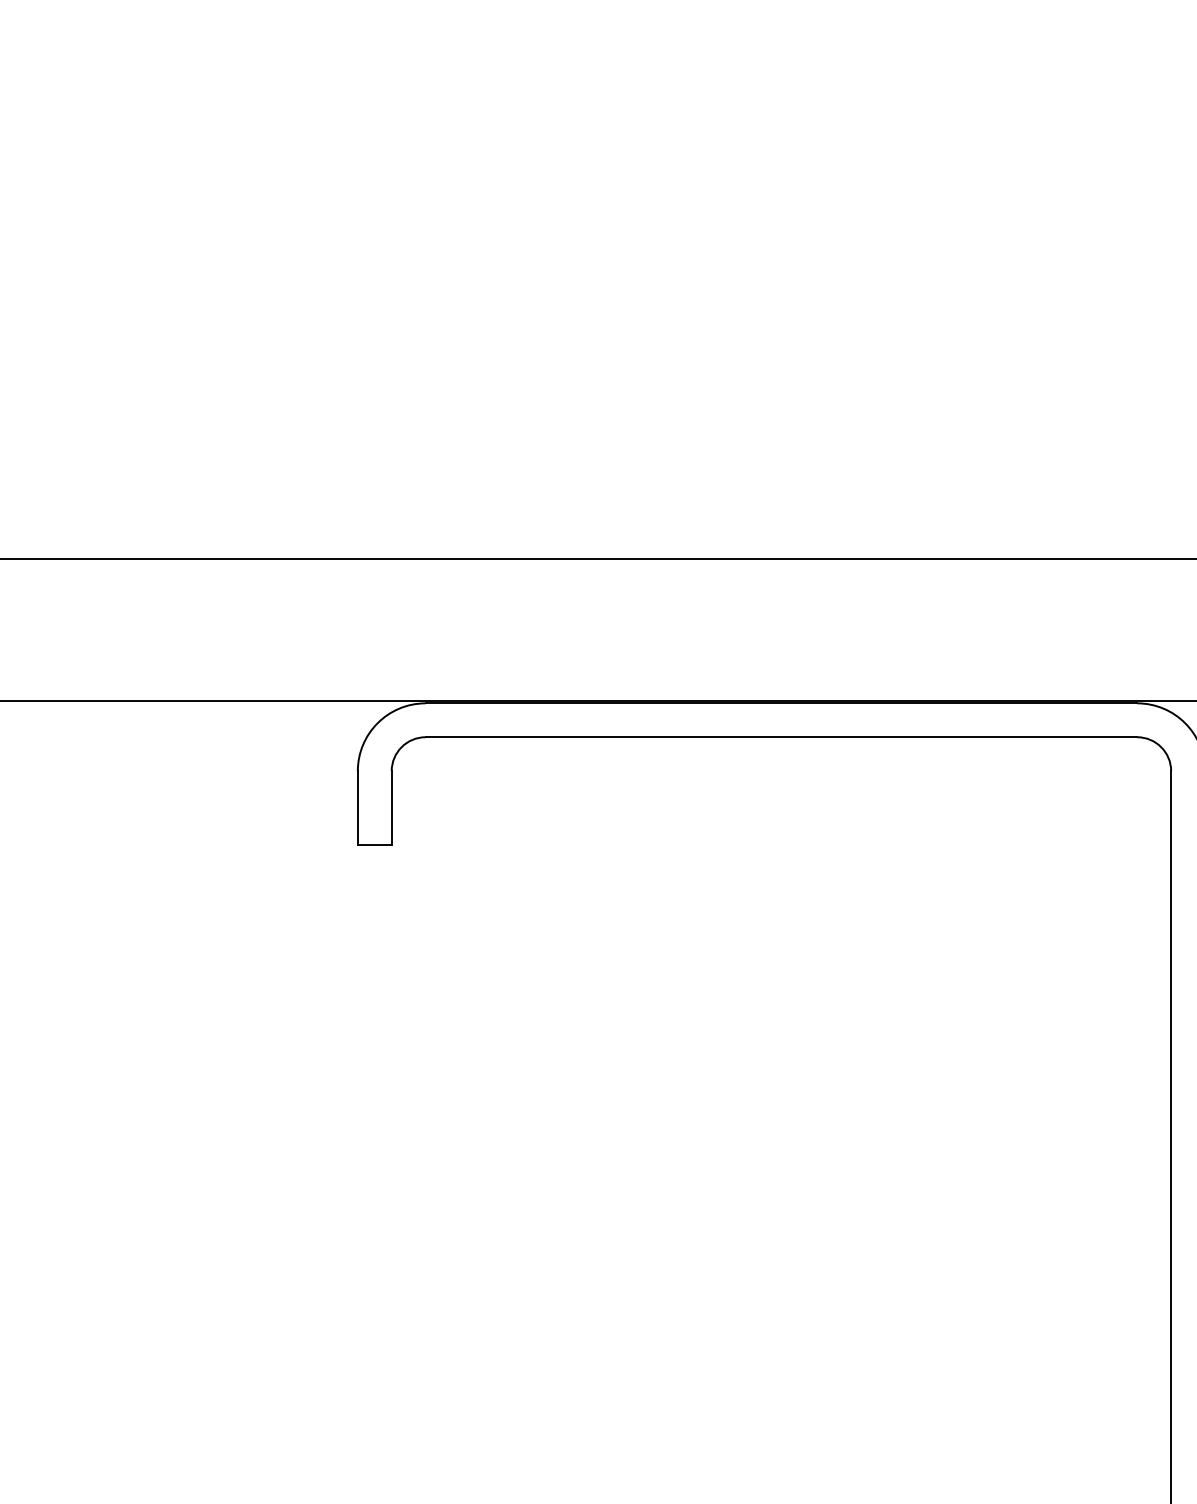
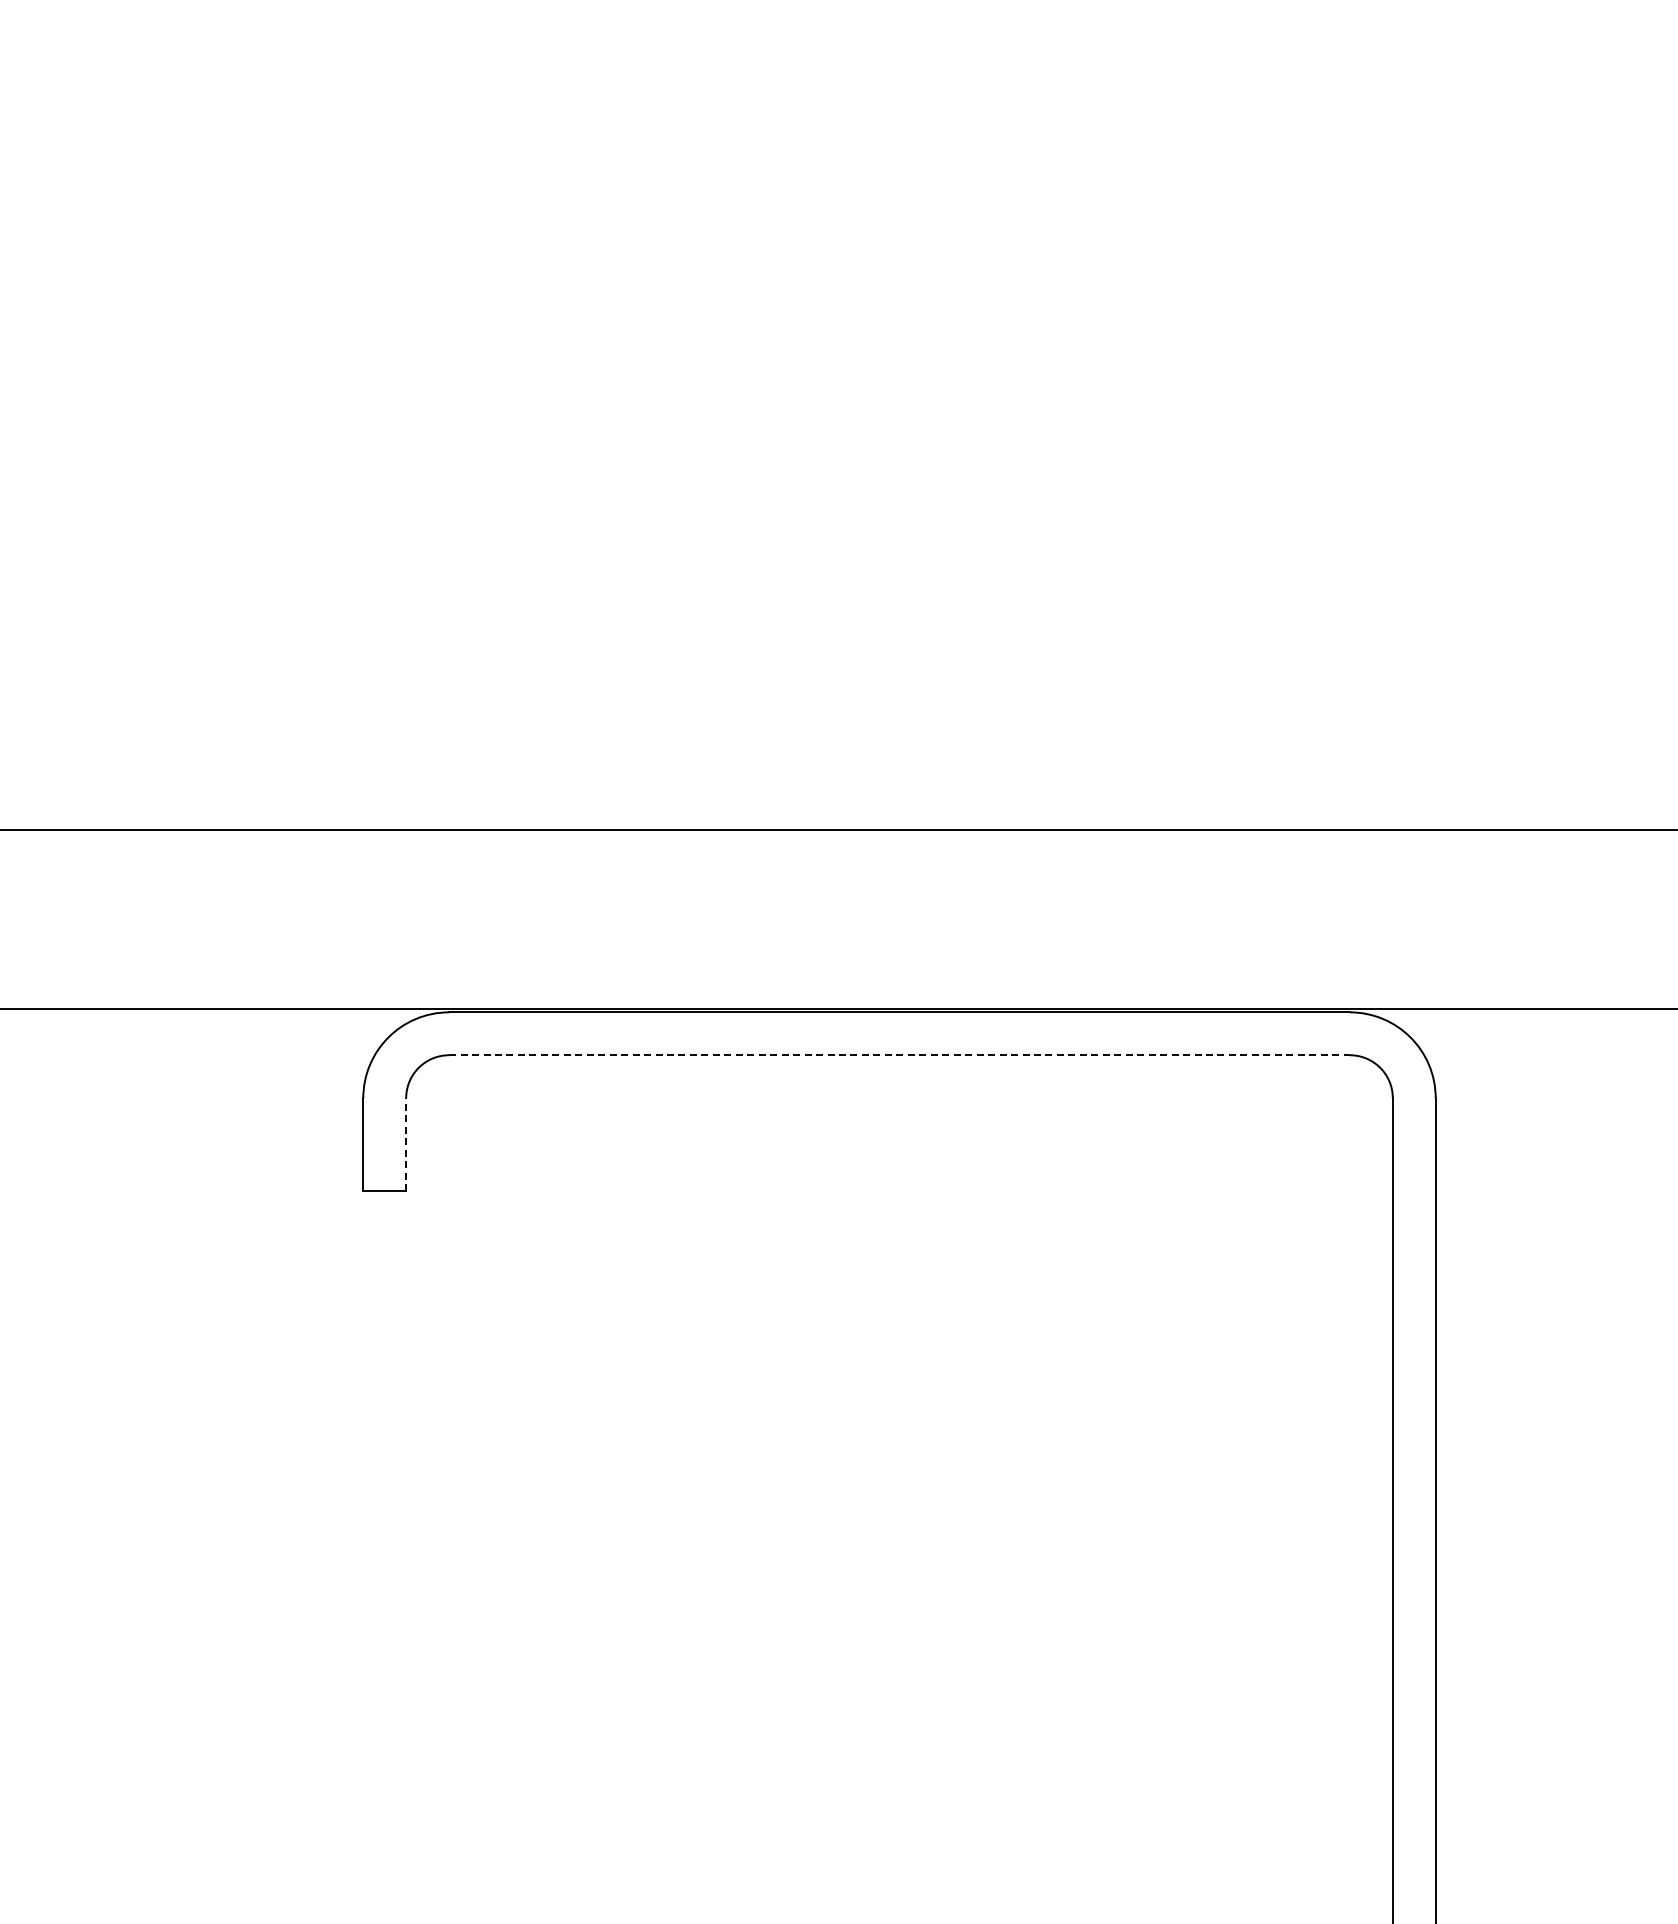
line: (782, 737) -> (900, 1055), solid -> dashed
line: (391, 807) -> (406, 1144), solid -> dashed

